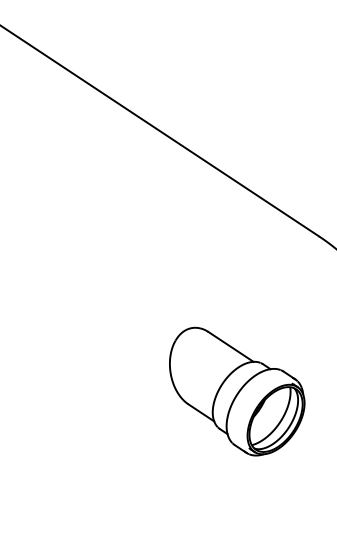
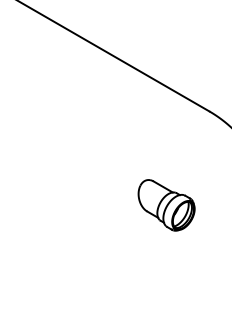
part: (236, 392) -> (166, 205), size x0.7

